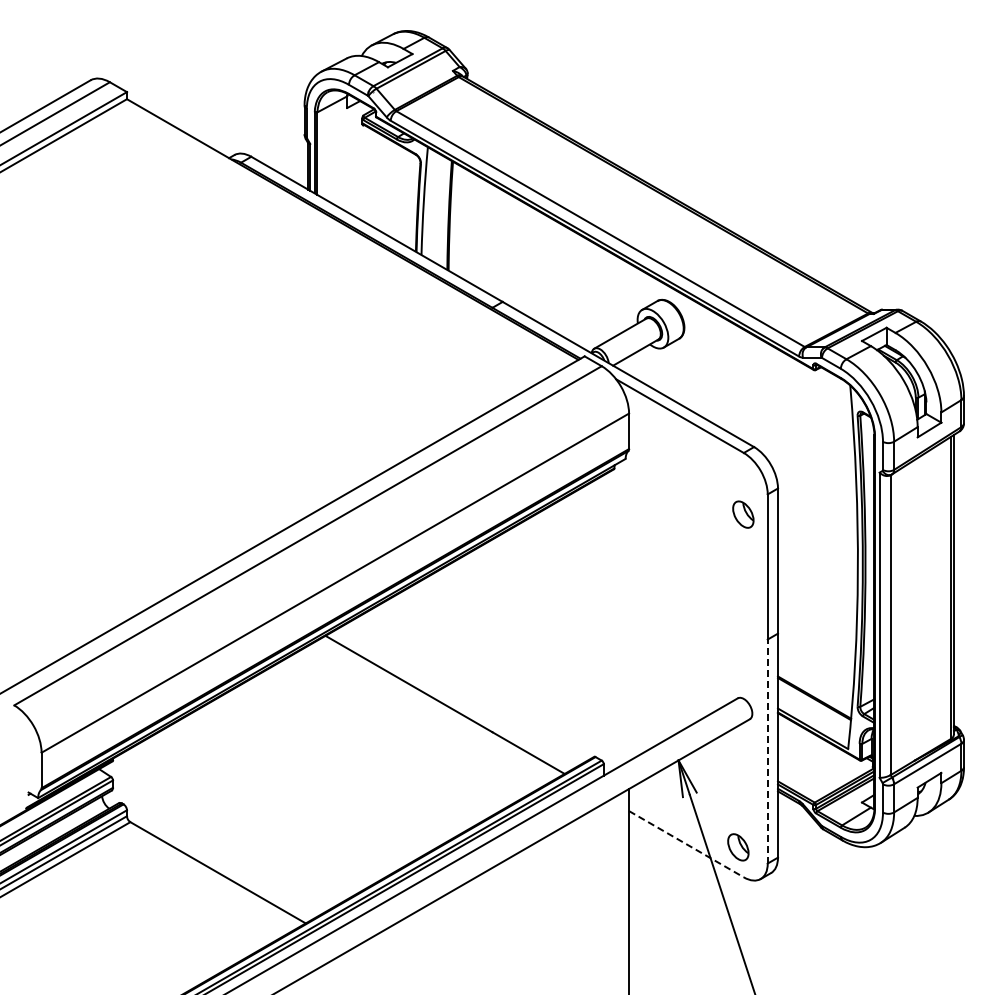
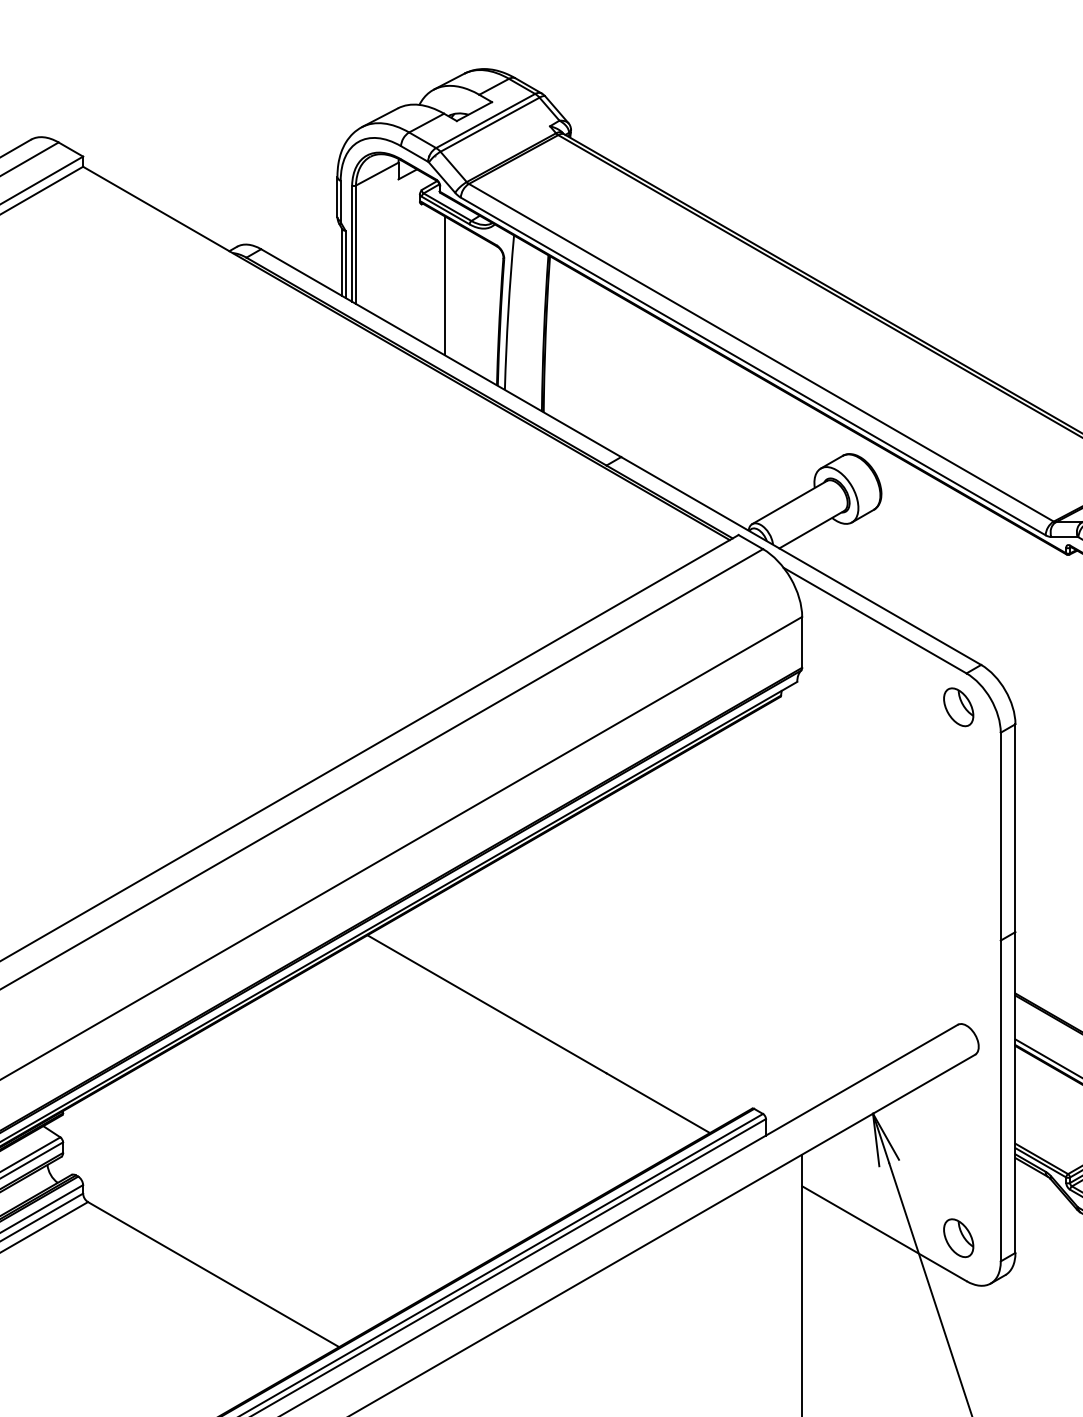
line: (379, 181) -> (444, 284), added
part: (743, 514) -> (958, 707), moved
line: (767, 751) -> (1000, 1100), dashed -> solid
line: (686, 844) -> (884, 1234), dashed -> solid

